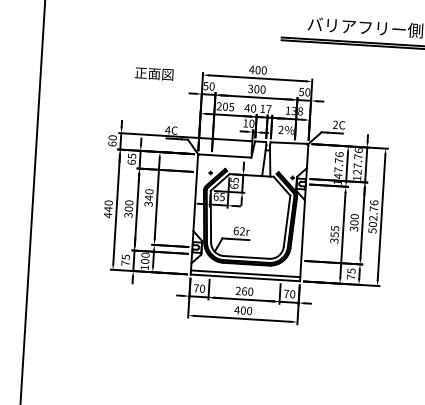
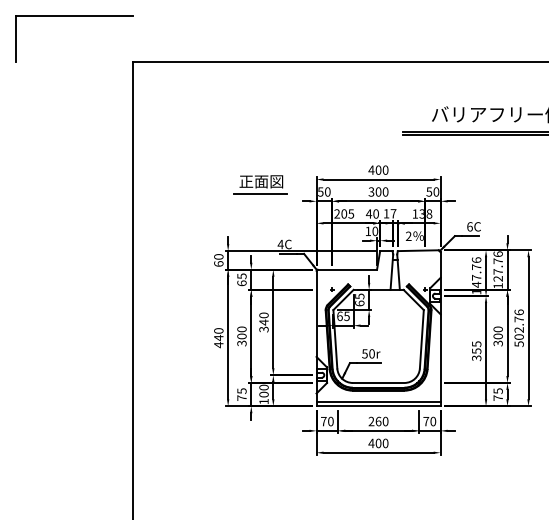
line: (152, 84) -> (260, 193), added
text: (335, 124) -> (469, 226), 2C -> 6C
text: (239, 230) -> (368, 353), 62r -> 50r

